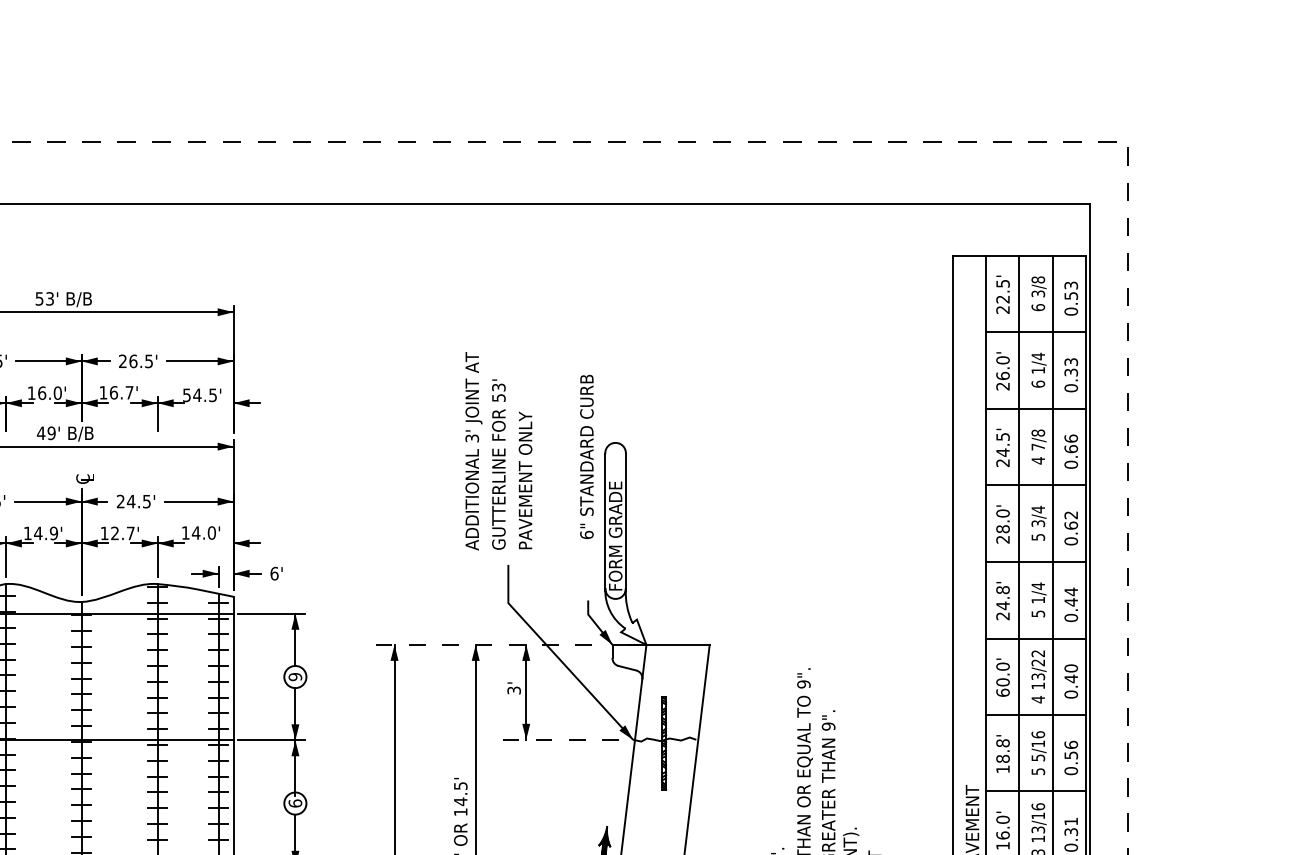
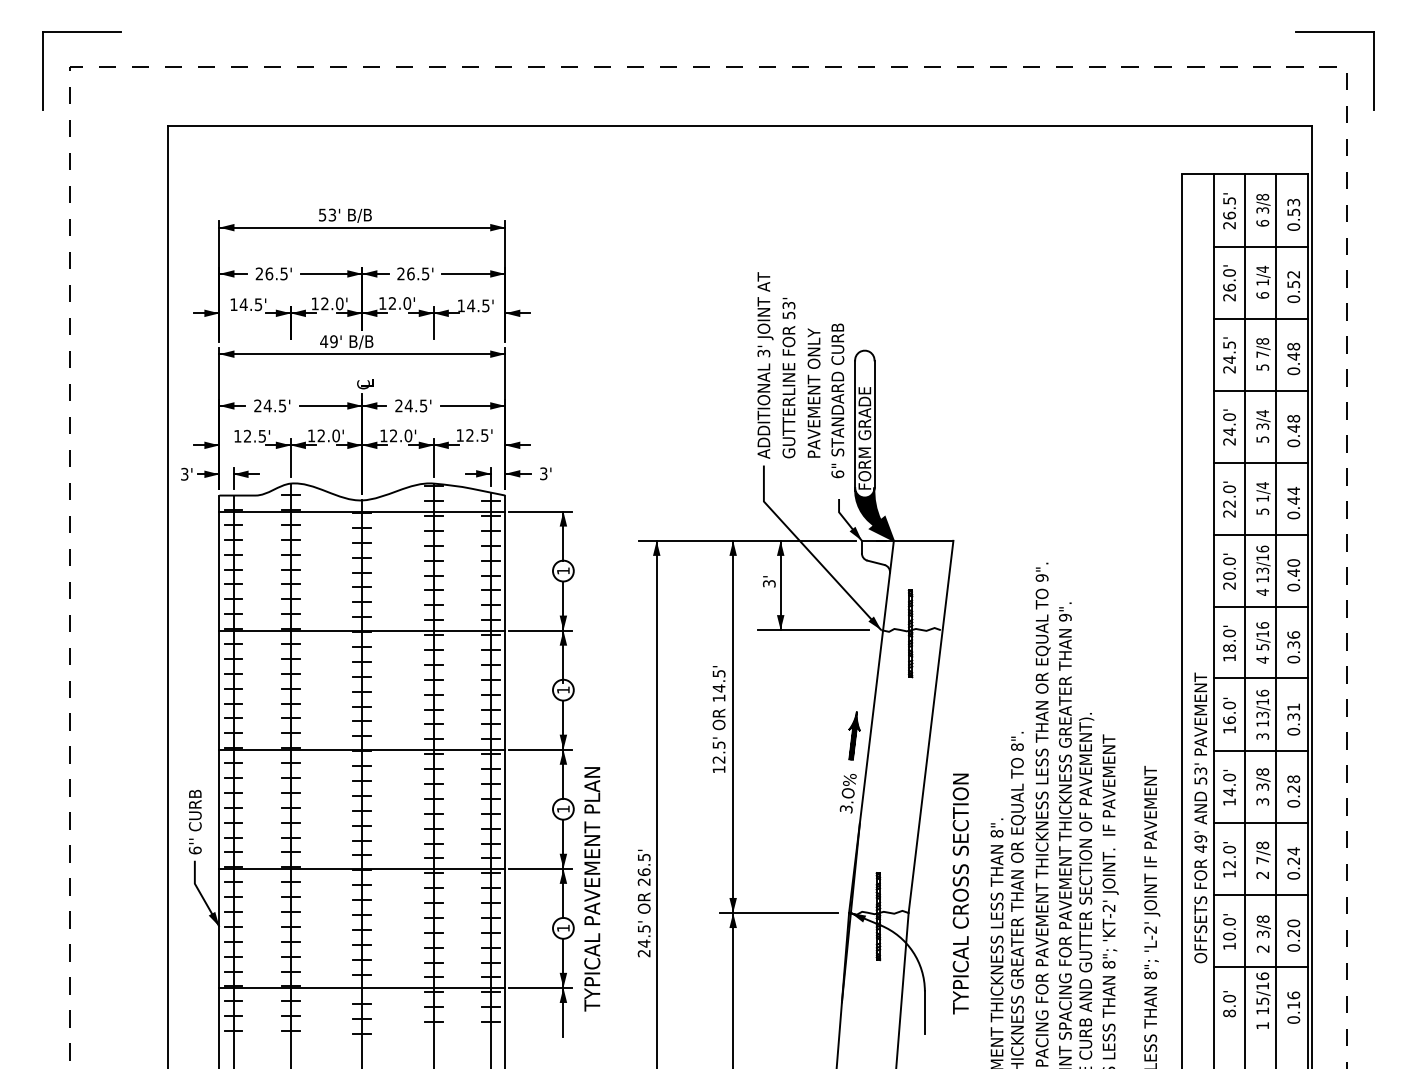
part: (1114, 104) -> (1334, 32), added
text: (1002, 299) -> (1229, 215), 22.5' -> 26.5'
text: (1070, 367) -> (1293, 279), 0.33 -> 0.52
text: (41, 392) -> (324, 303), 16.0' -> 12.0'
text: (121, 392) -> (399, 303), 16.7' -> 12.0'
text: (186, 394) -> (460, 305), 54.5' -> 14.5'
text: (1070, 443) -> (1293, 351), 0.66 -> 0.48
text: (498, 451) -> (788, 365), moved
text: (586, 456) -> (837, 400), moved
text: (1038, 460) -> (1262, 367), 4 -> 5
text: (1070, 520) -> (1293, 423), 0.62 -> 0.48
text: (1002, 528) -> (1229, 431), 28.0' -> 24.0'
text: (45, 533) -> (328, 435), 14.9' -> 12.0'
text: (130, 533) -> (408, 435), 12.7' -> 12.0'
text: (204, 533) -> (477, 435), 14.0' -> 12.5'
text: (274, 573) -> (543, 473), 6' -> 3'
text: (1002, 597) -> (1229, 496), 24.8' -> 22.0'
fill: (625, 615) -> (874, 513), added
line: (490, 644) -> (747, 540), dashed -> solid
text: (1038, 657) -> (1262, 552), 13/22 -> 13/16
text: (295, 676) -> (563, 570), 9 -> 1
text: (1002, 692) -> (1229, 585), 60.0' -> 20.0'
line: (561, 740) -> (813, 630), dashed -> solid
text: (1002, 743) -> (1229, 633), 18.8' -> 18.0'
text: (1070, 755) -> (1293, 644), 0.56 -> 0.36
text: (1038, 770) -> (1262, 659), 5 -> 4
text: (295, 802) -> (563, 689), 6 -> 1

